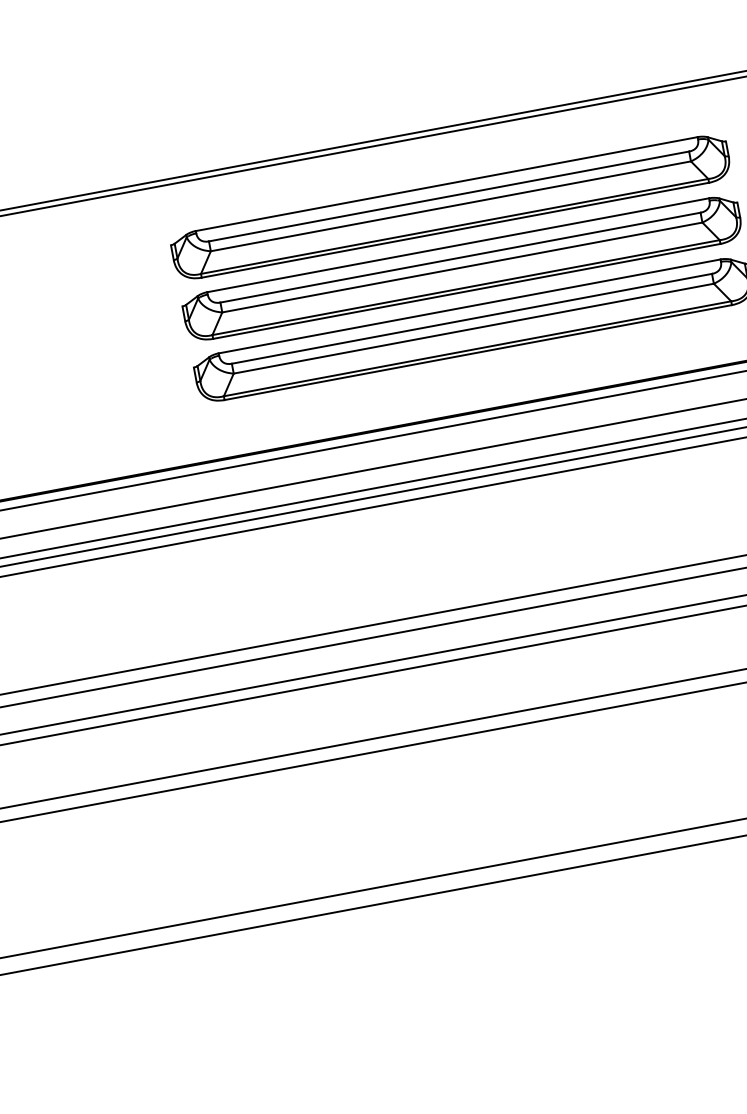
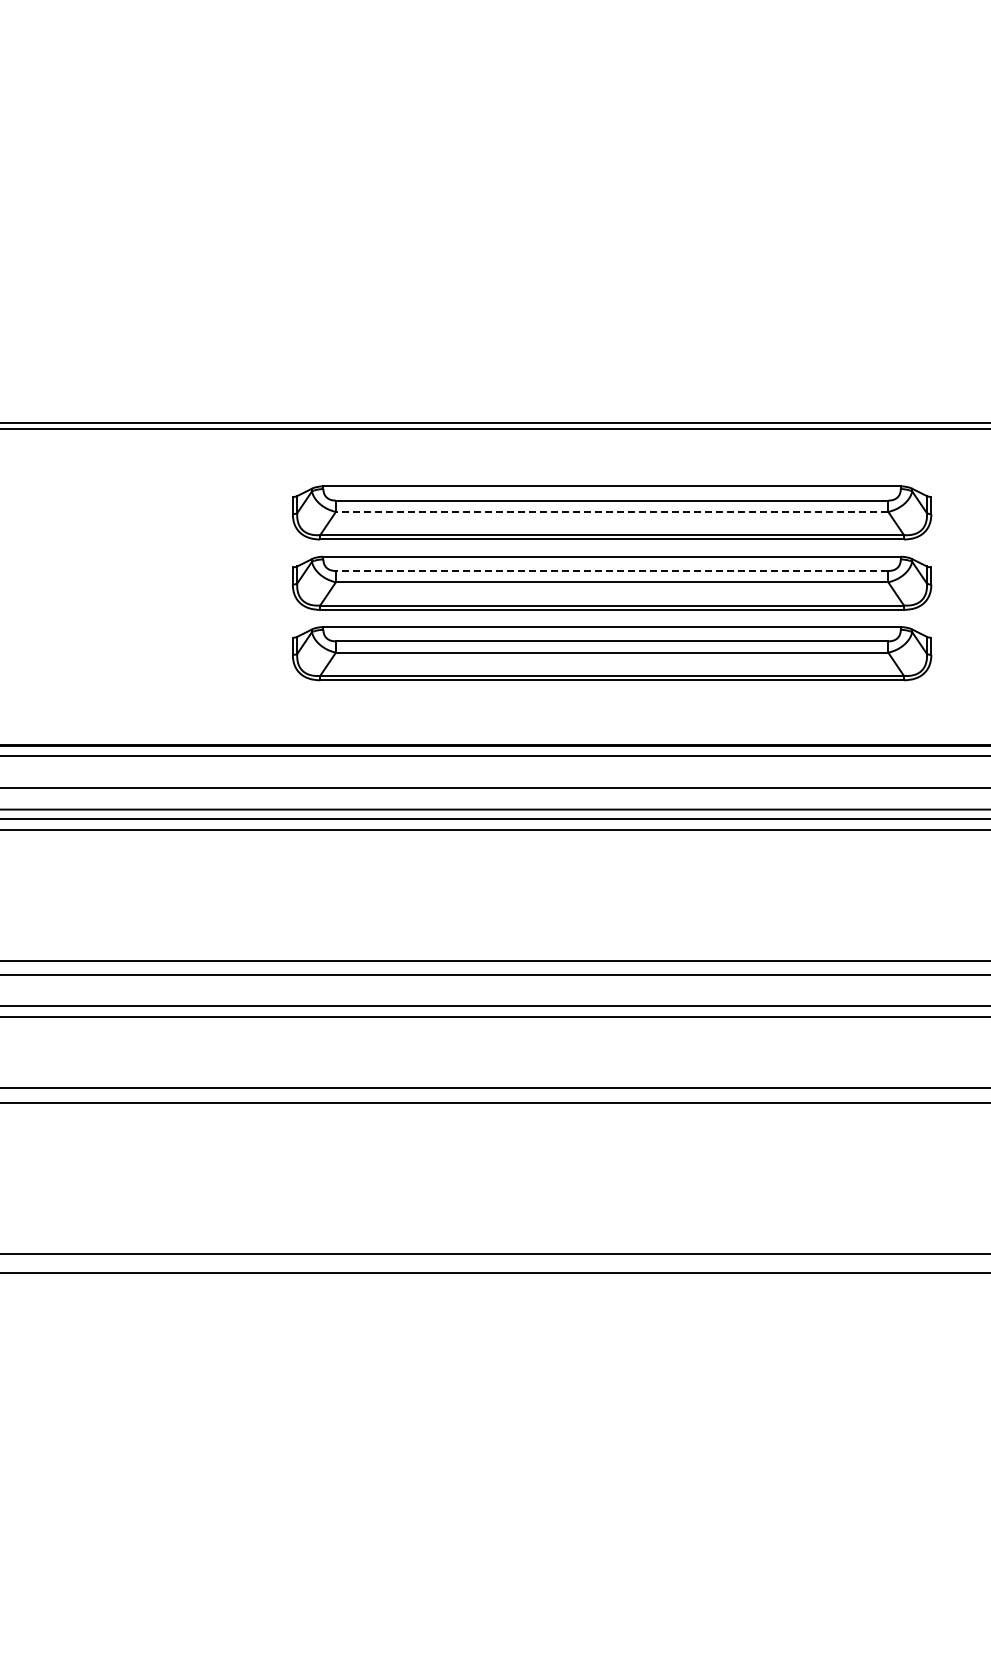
line: (450, 206) -> (611, 511), solid -> dashed
line: (460, 258) -> (611, 571), solid -> dashed

